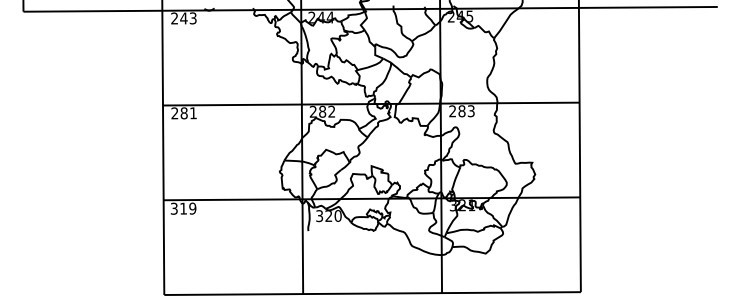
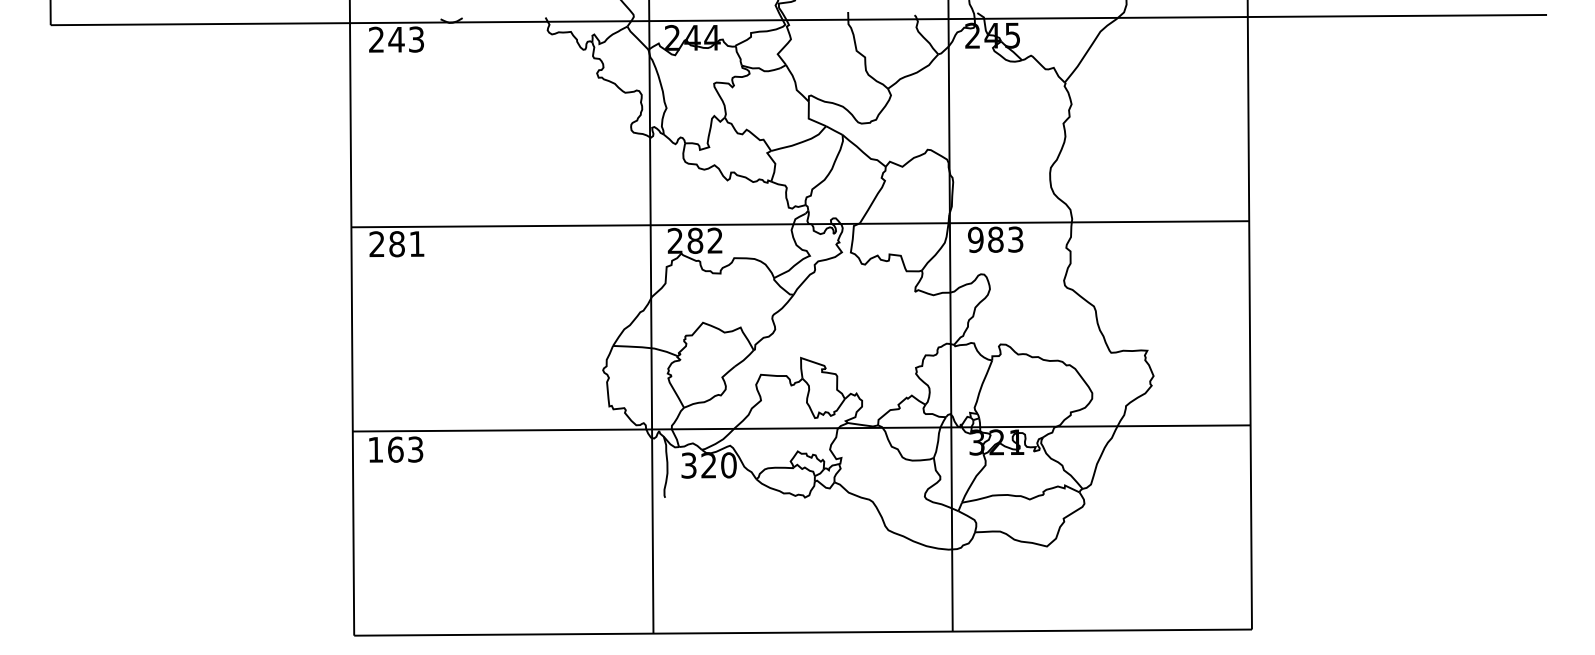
text: (452, 111) -> (975, 240), 283 -> 983
text: (183, 208) -> (395, 449), 319 -> 163

